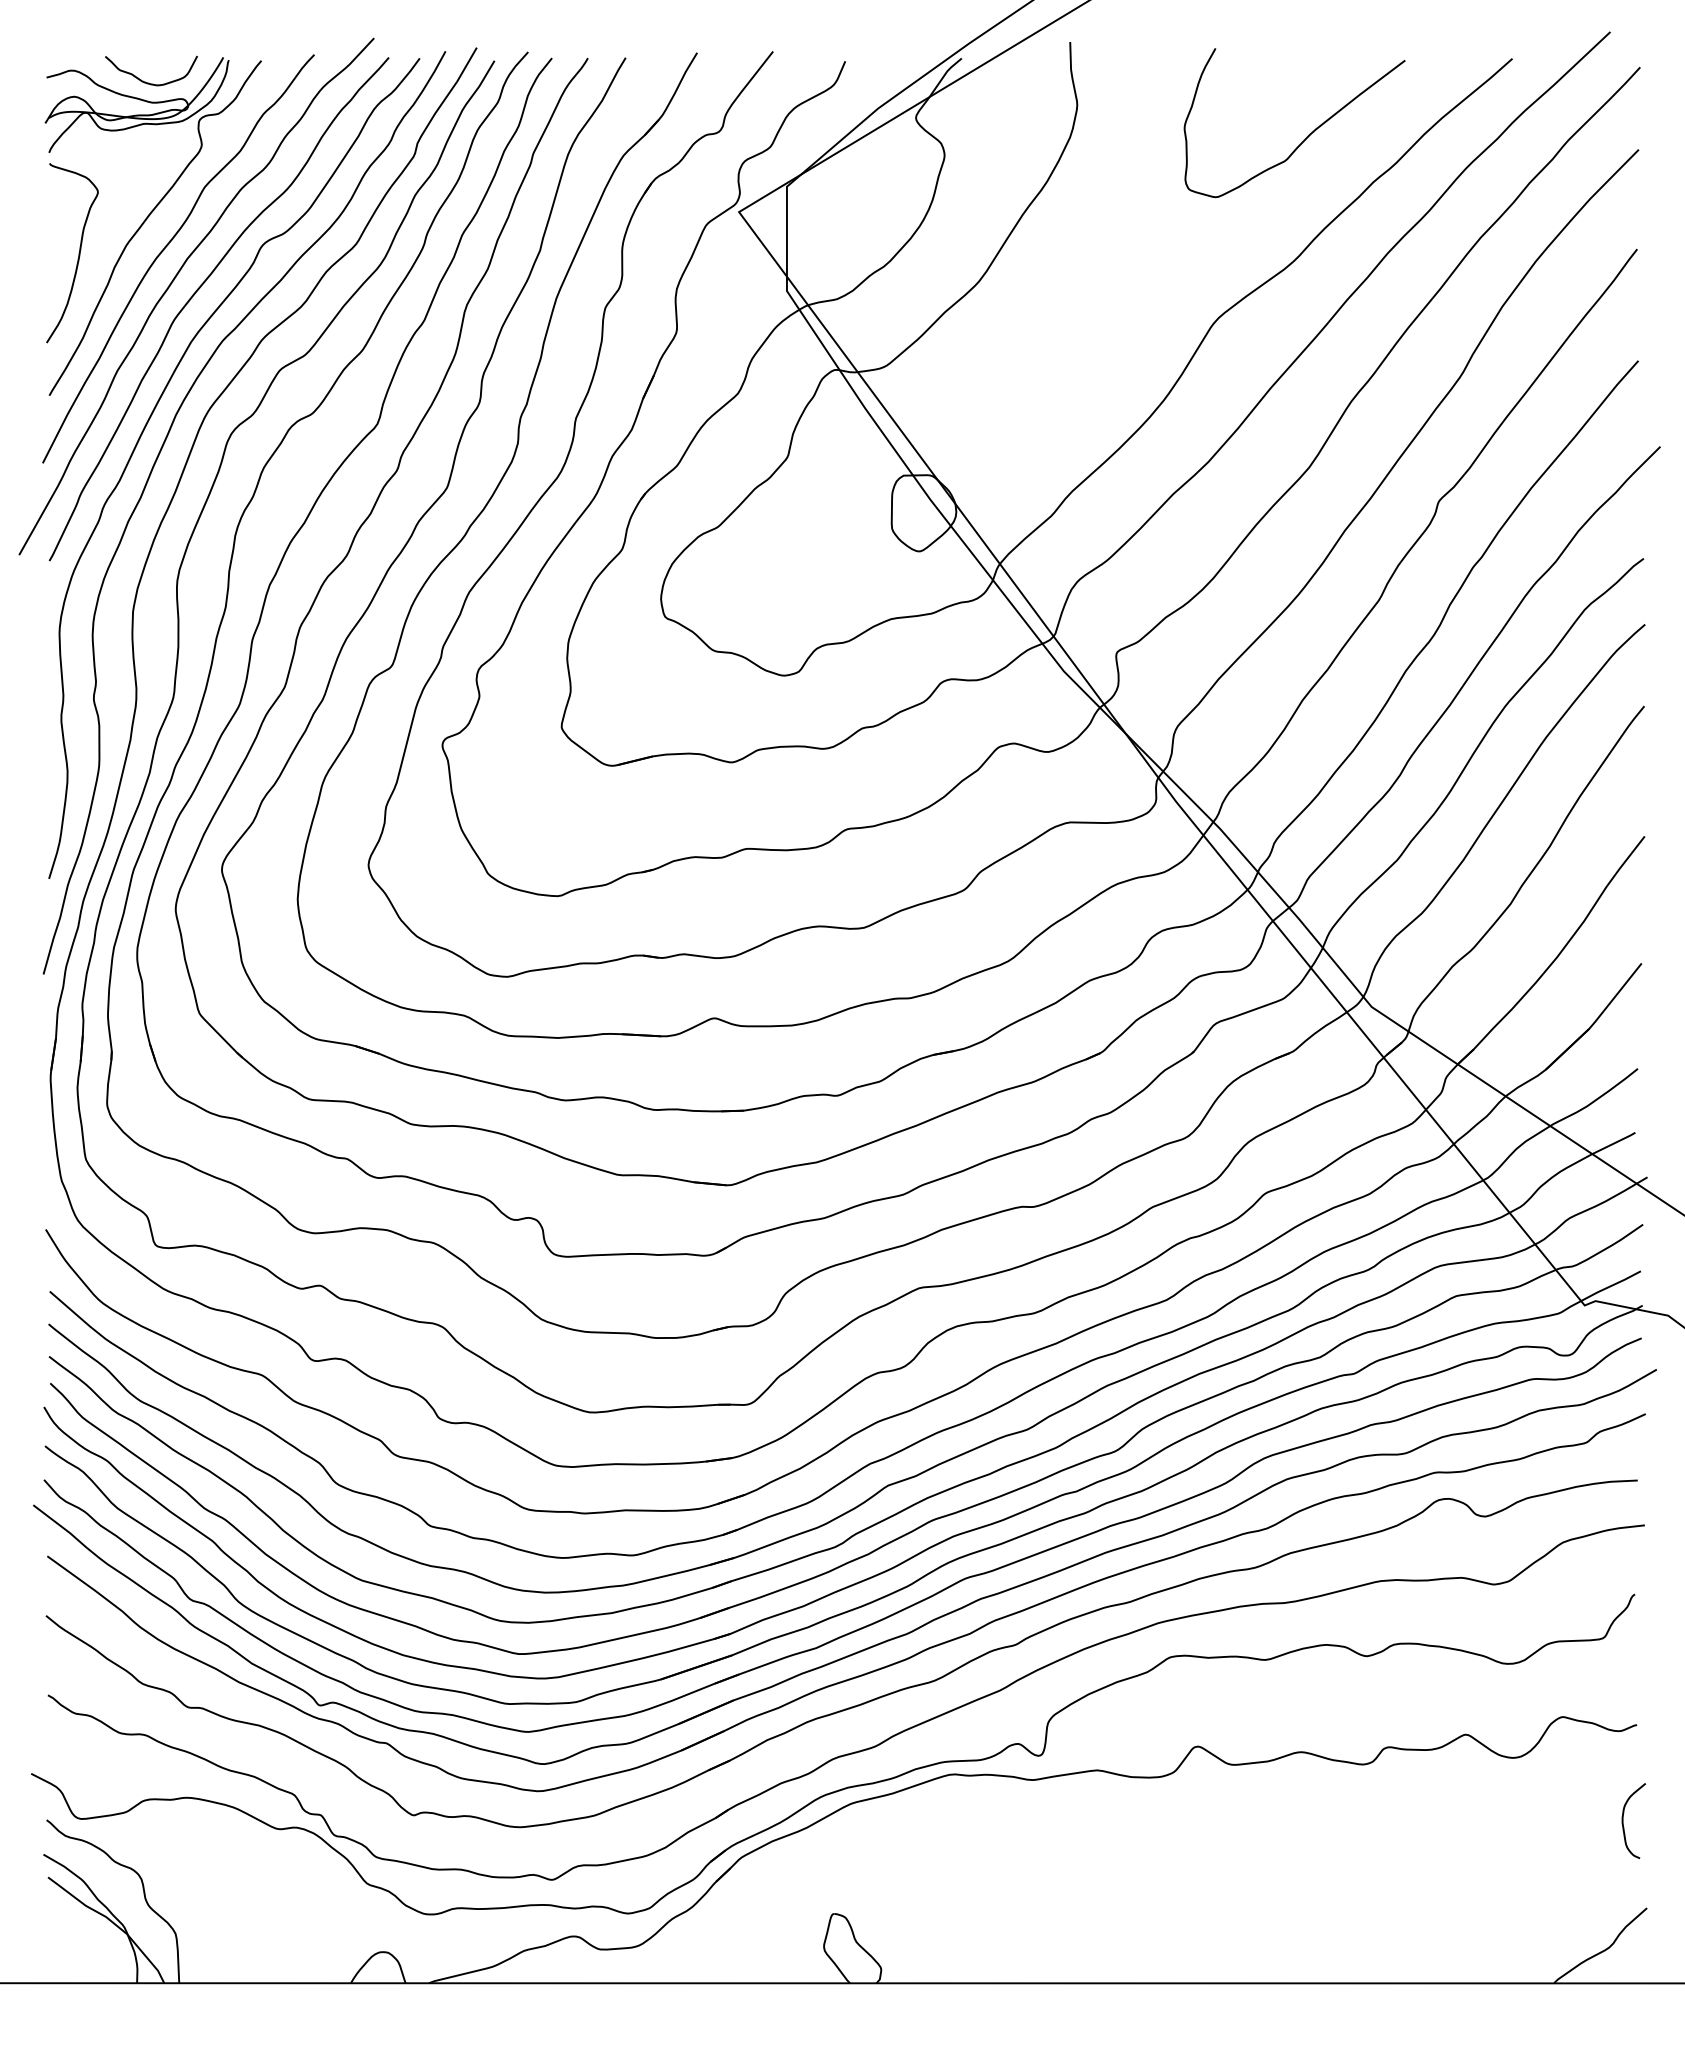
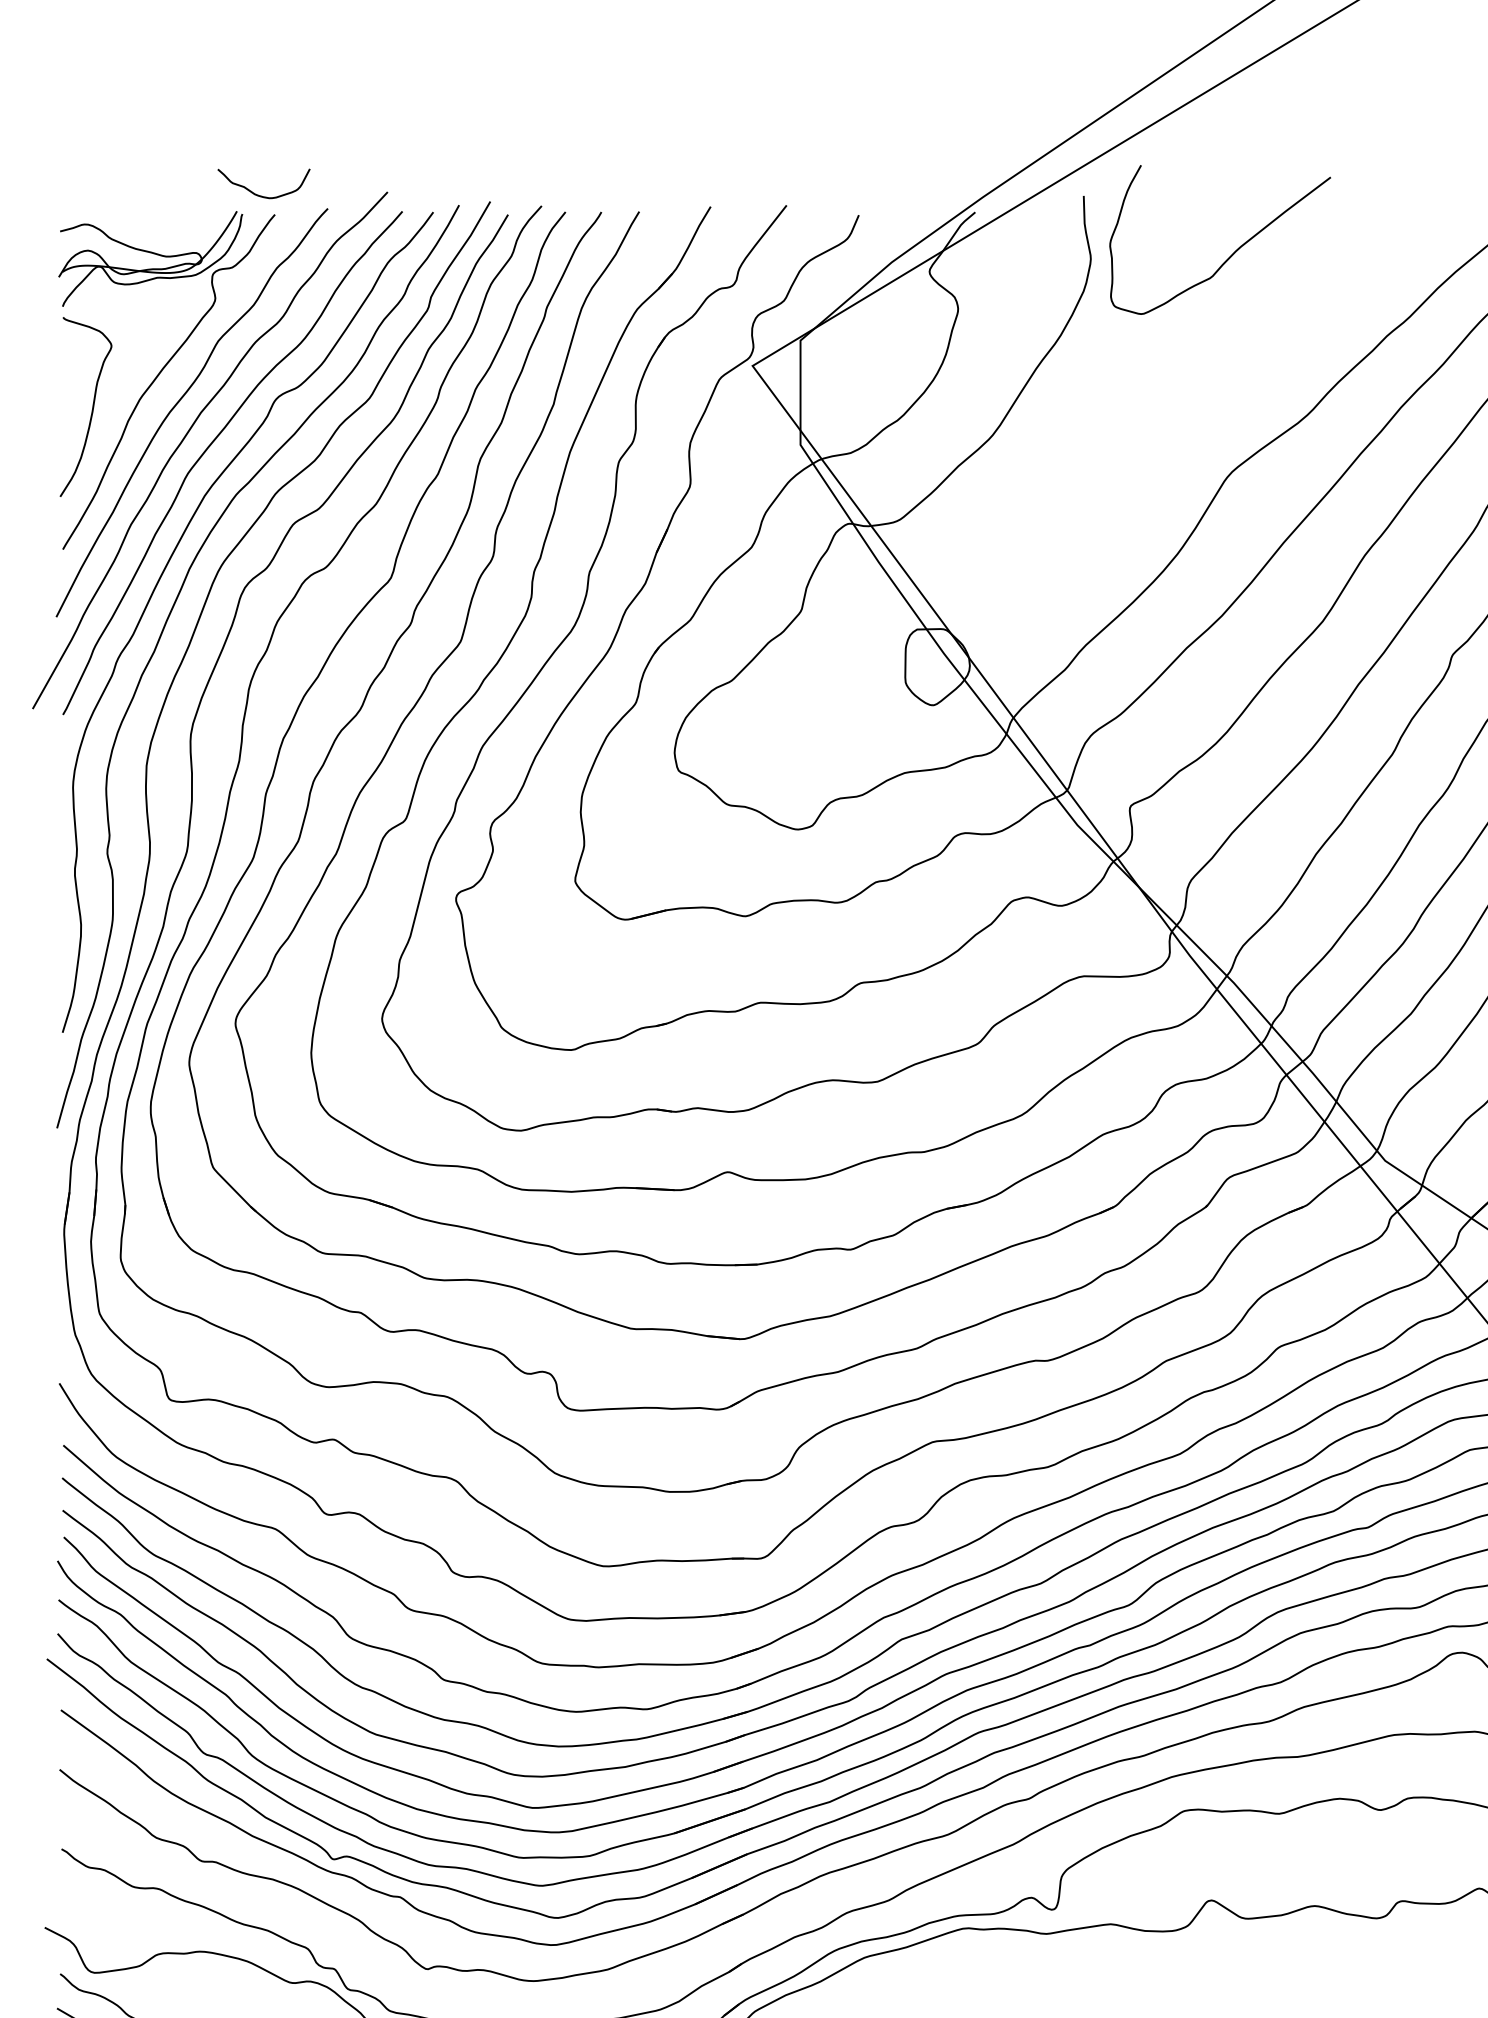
curve: (148, 82) -> (261, 195), moved
curve: (1307, 135) -> (1233, 252), moved

